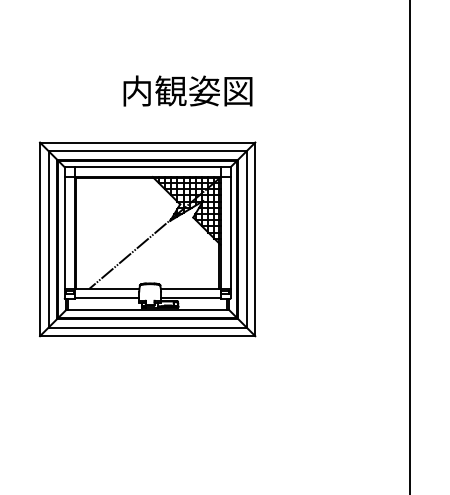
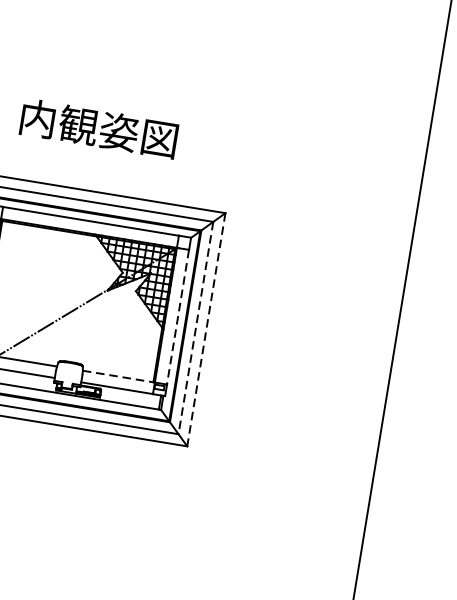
text: (187, 90) -> (98, 128), moved
line: (230, 232) -> (177, 316), solid -> dashed
line: (246, 239) -> (195, 328), solid -> dashed
line: (255, 239) -> (206, 329), solid -> dashed
line: (190, 288) -> (118, 376), solid -> dashed

